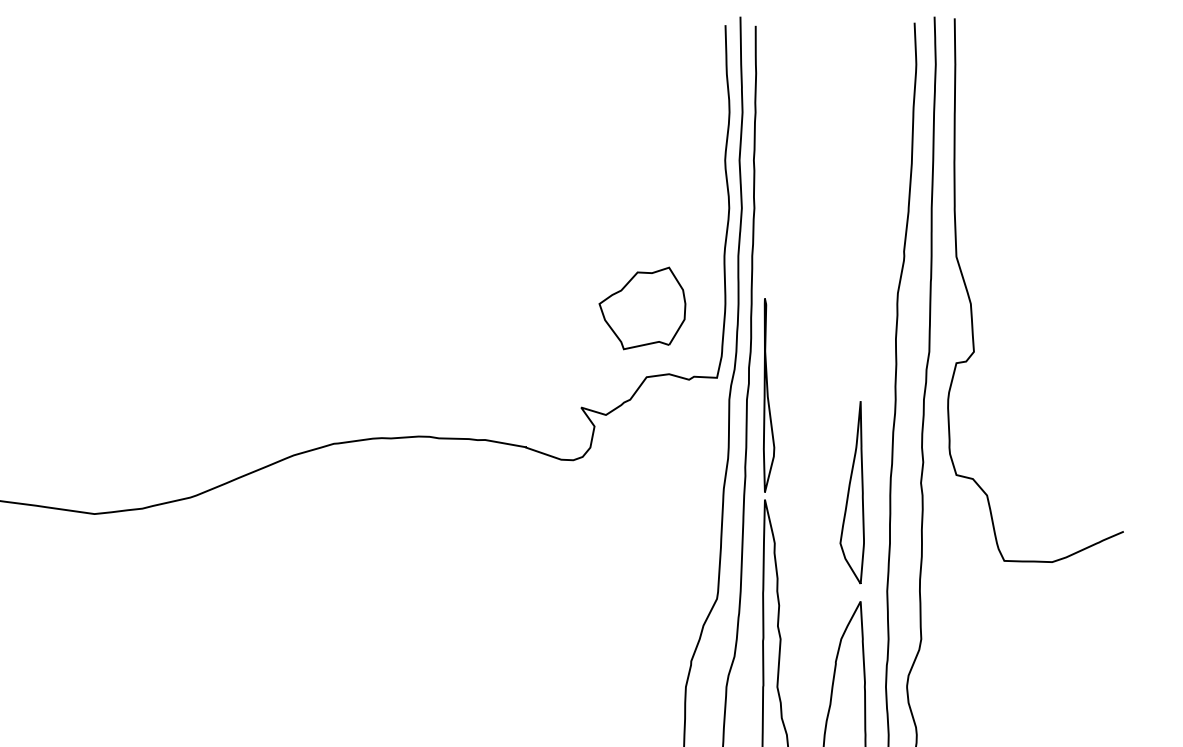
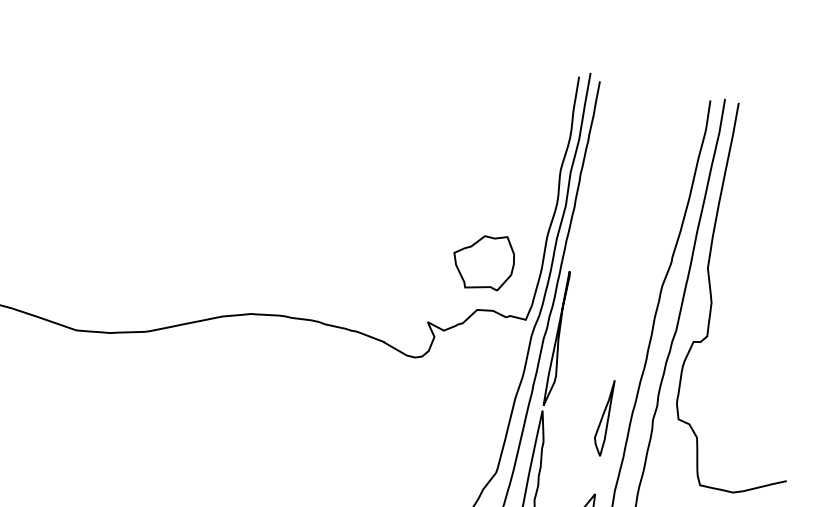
part: (851, 492) -> (603, 417), size x0.6

